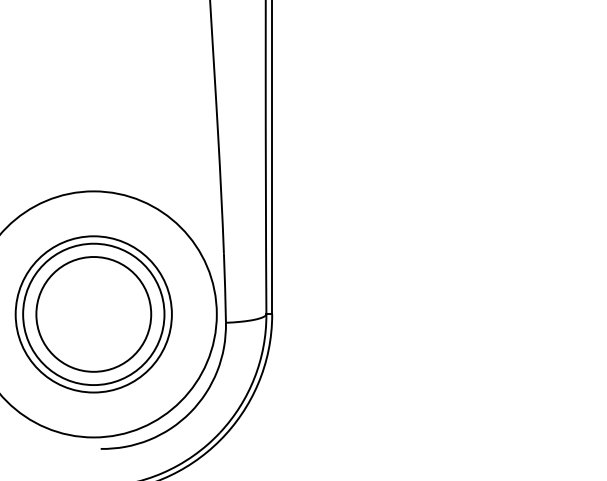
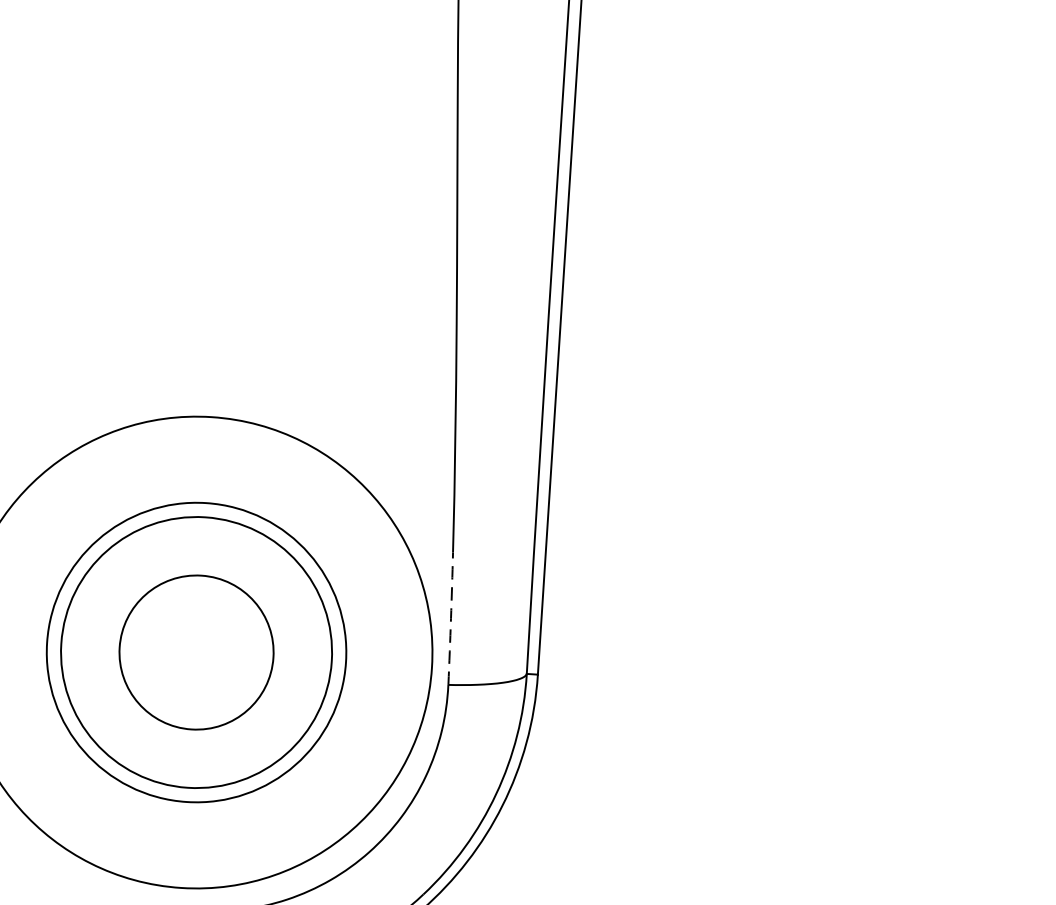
arc: (225, 288) -> (451, 619), solid -> dashed
circle: (93, 314) -> (195, 652), size x0.7

